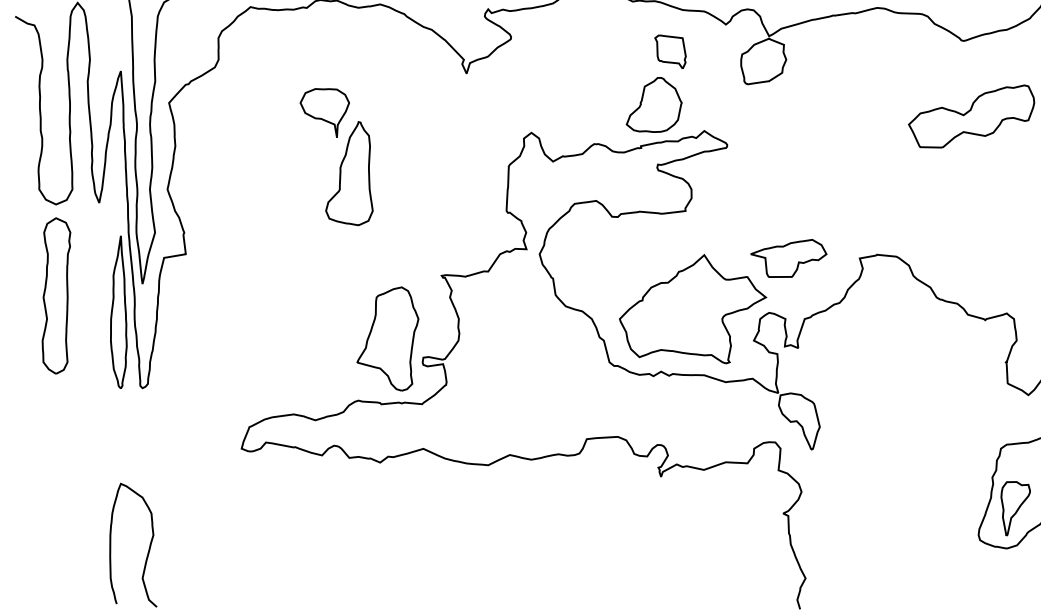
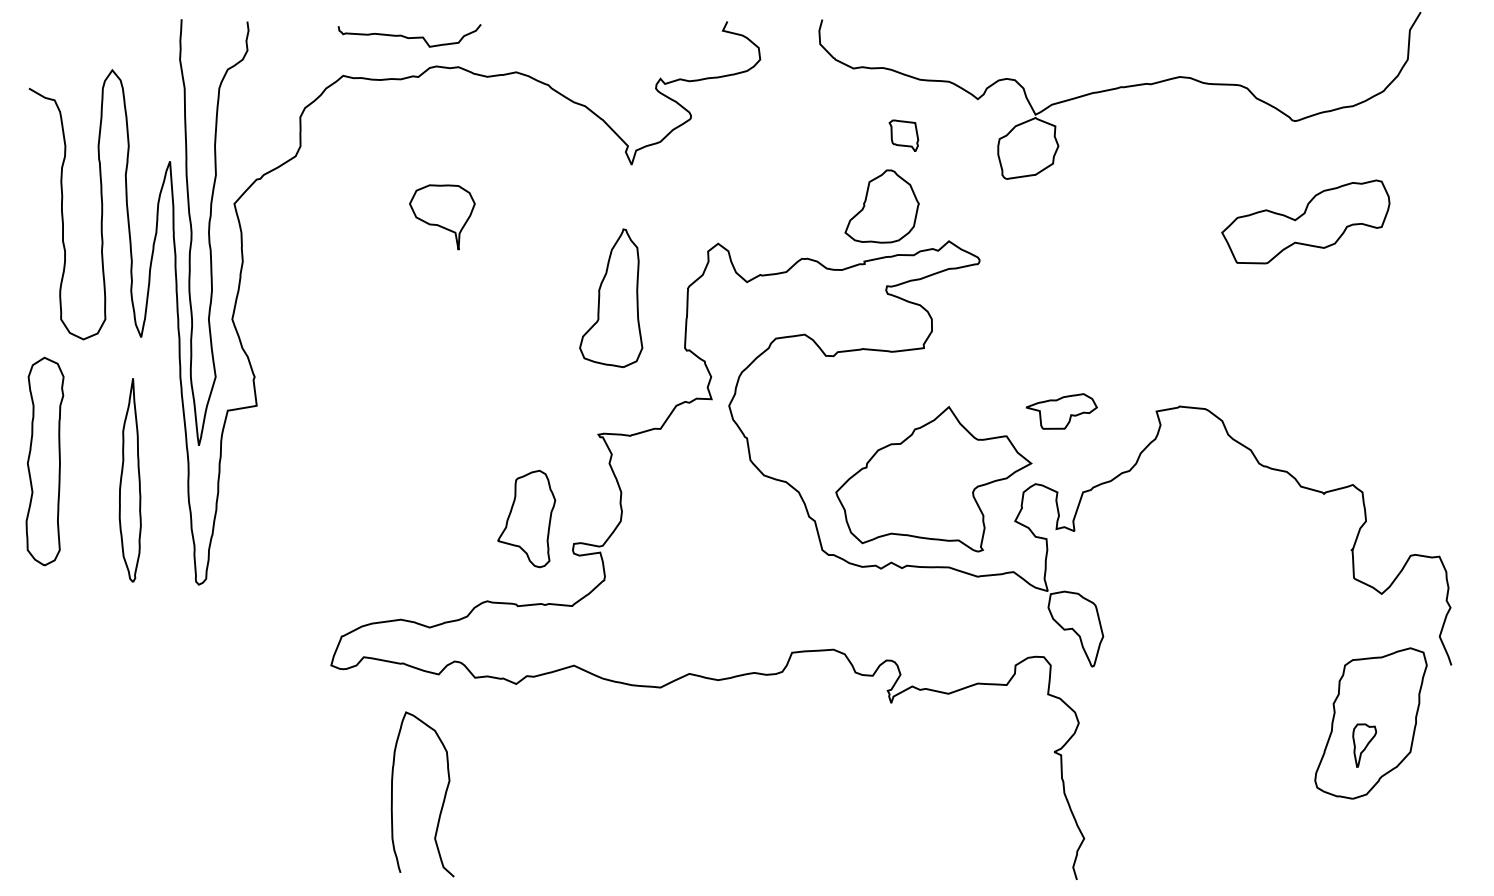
part: (670, 51) -> (903, 135), size x0.7
part: (349, 173) -> (611, 297), moved
part: (788, 258) -> (1061, 411), size x0.7
part: (56, 295) -> (44, 461), moved
part: (118, 312) -> (129, 480), moved
part: (387, 338) -> (526, 518), size x0.7
part: (1015, 508) -> (1364, 745), size x0.6
curve: (148, 548) -> (443, 798), moved

